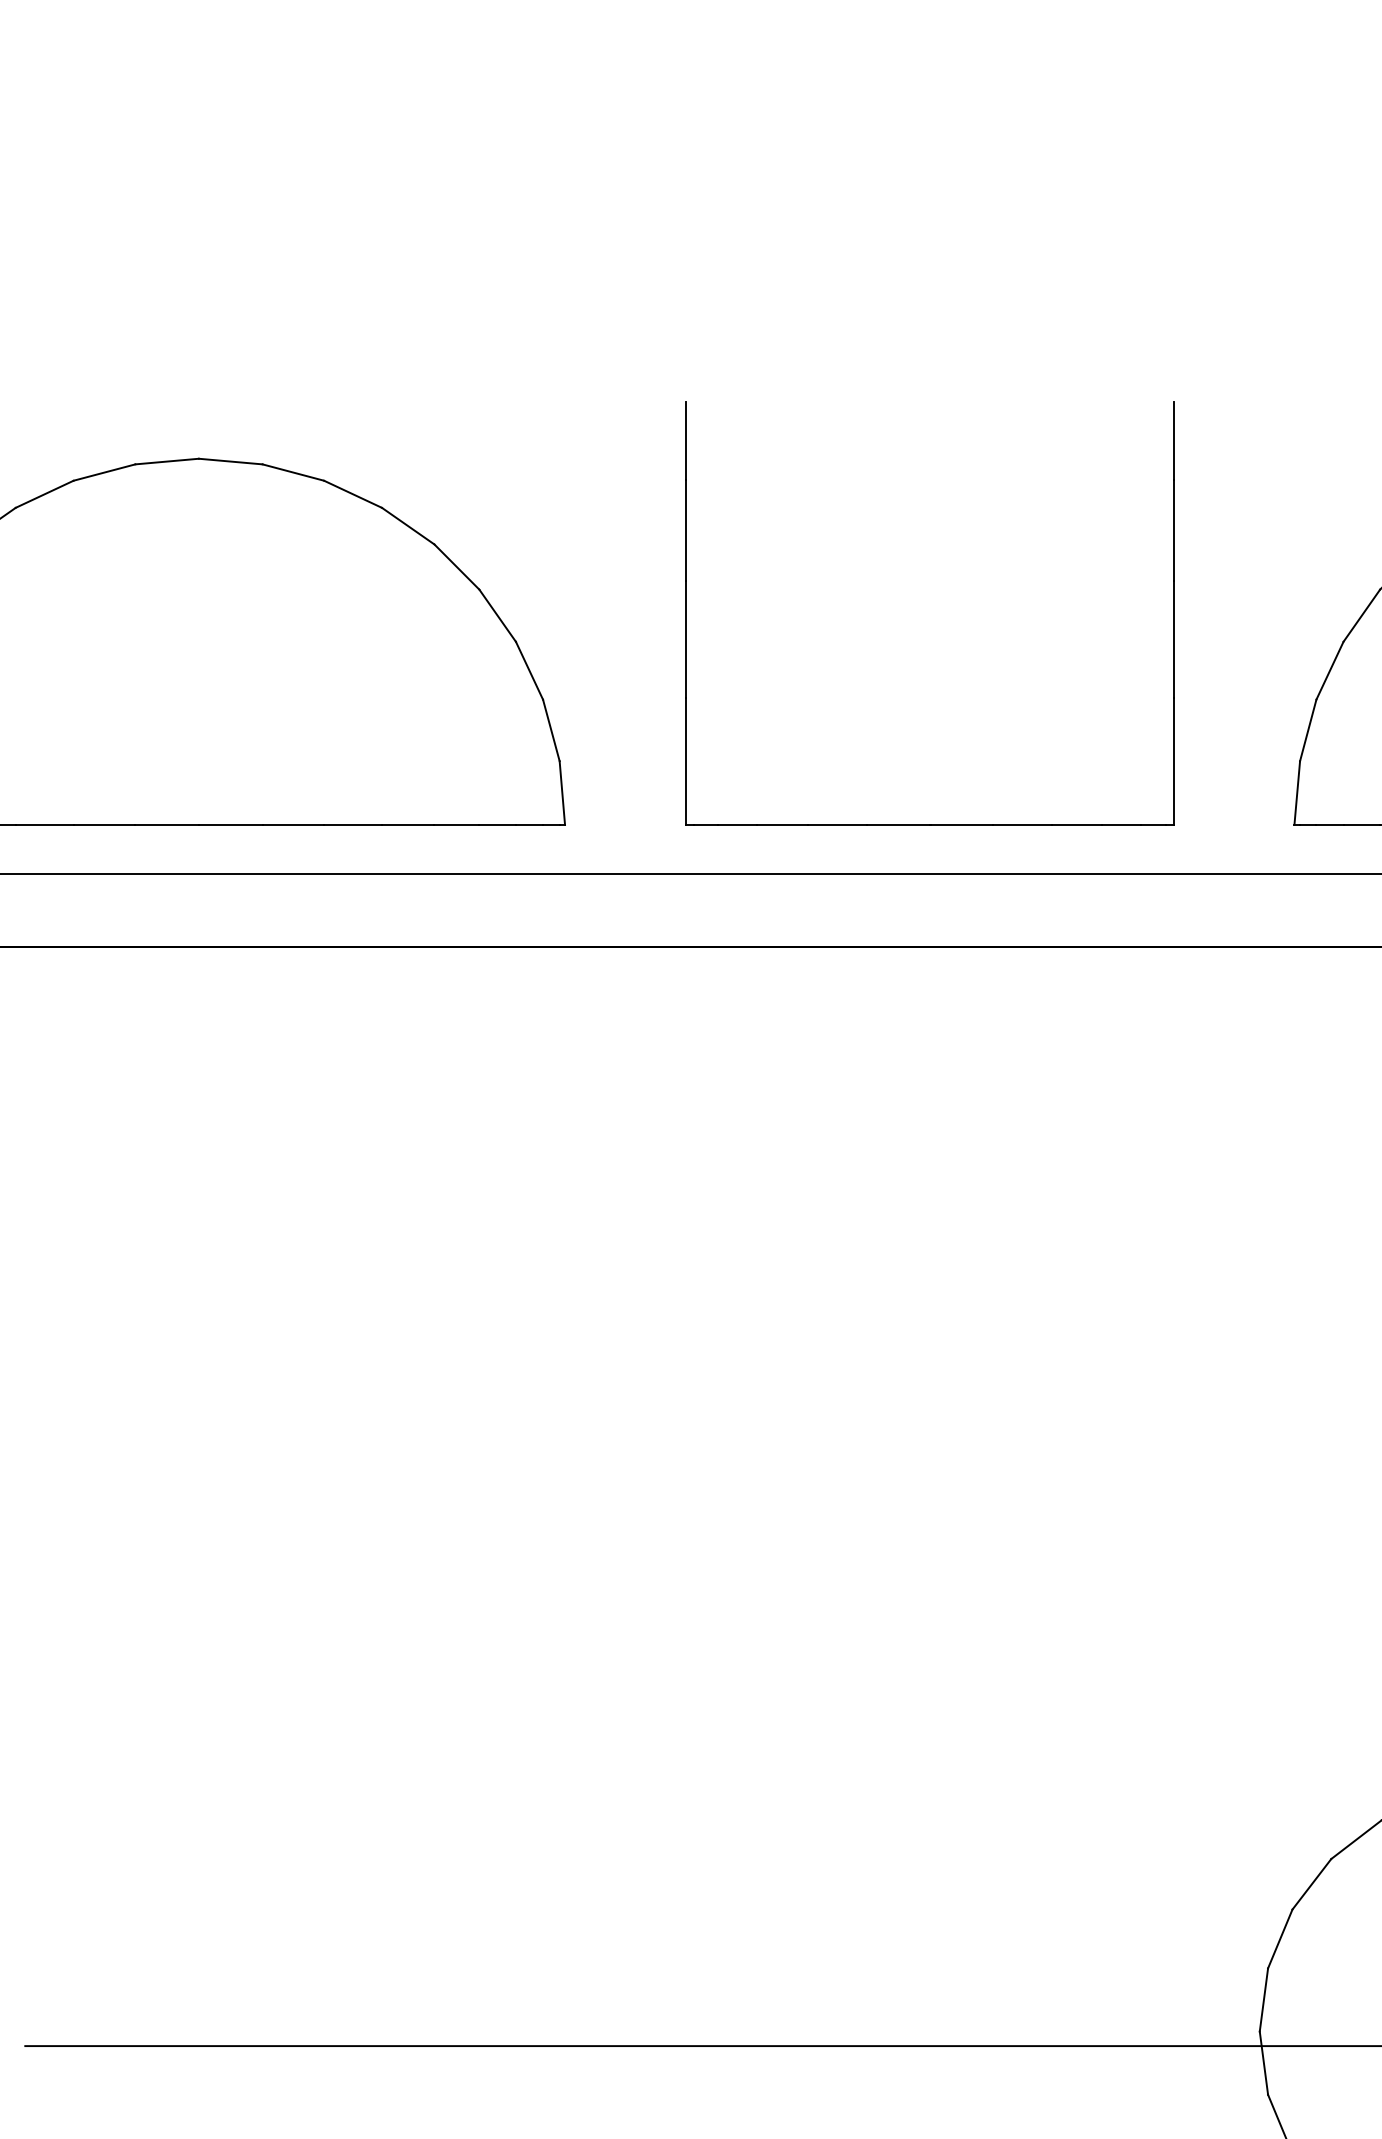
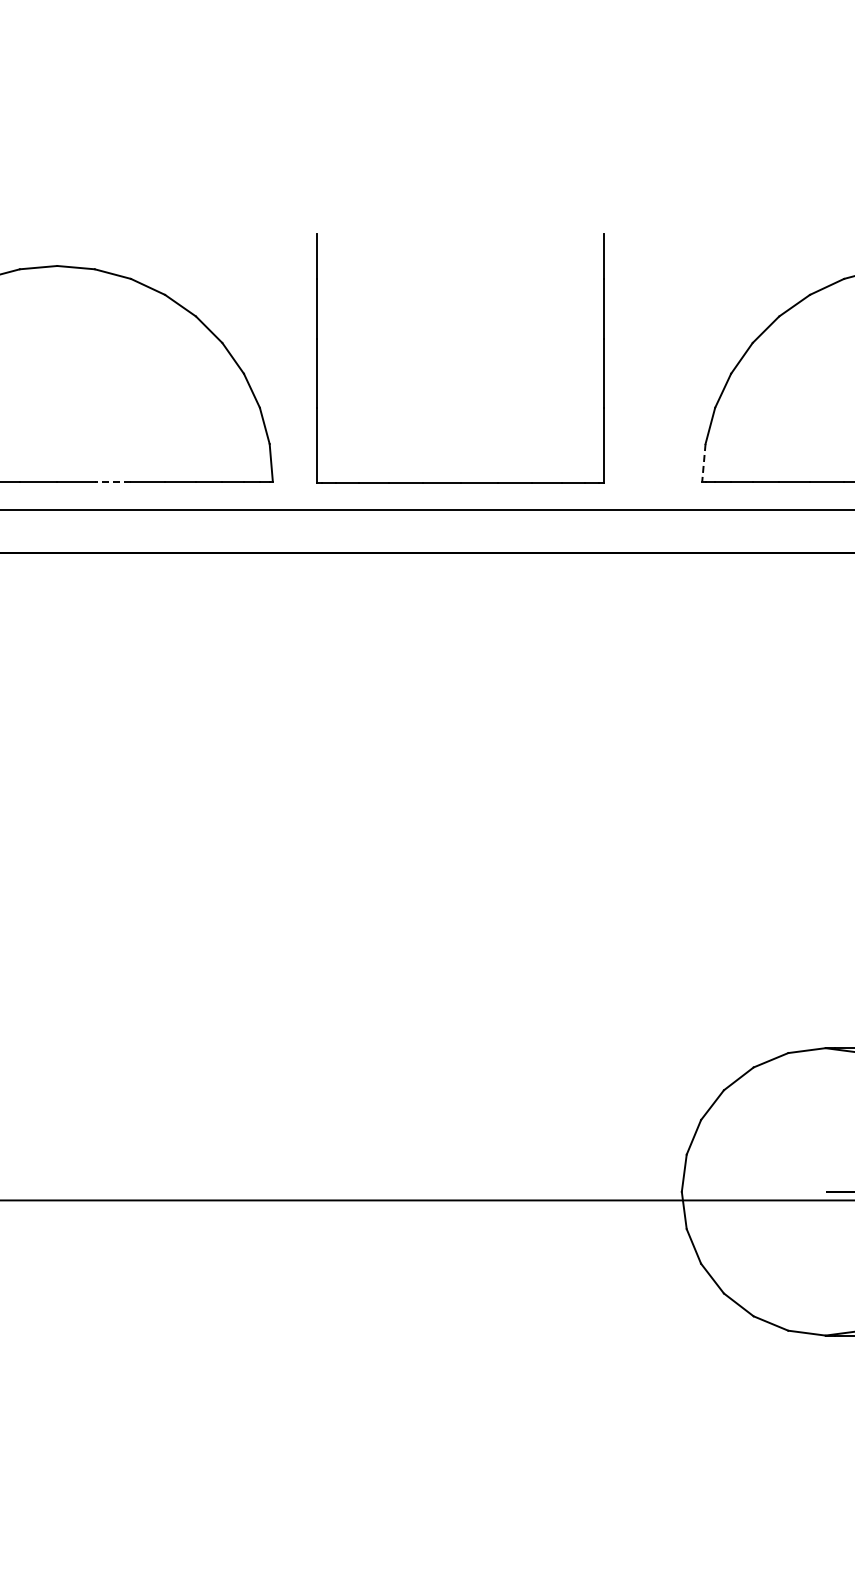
line: (1296, 792) -> (703, 462), solid -> dashed
line: (292, 824) -> (112, 481), solid -> dashed
part: (929, 824) -> (460, 482), moved

